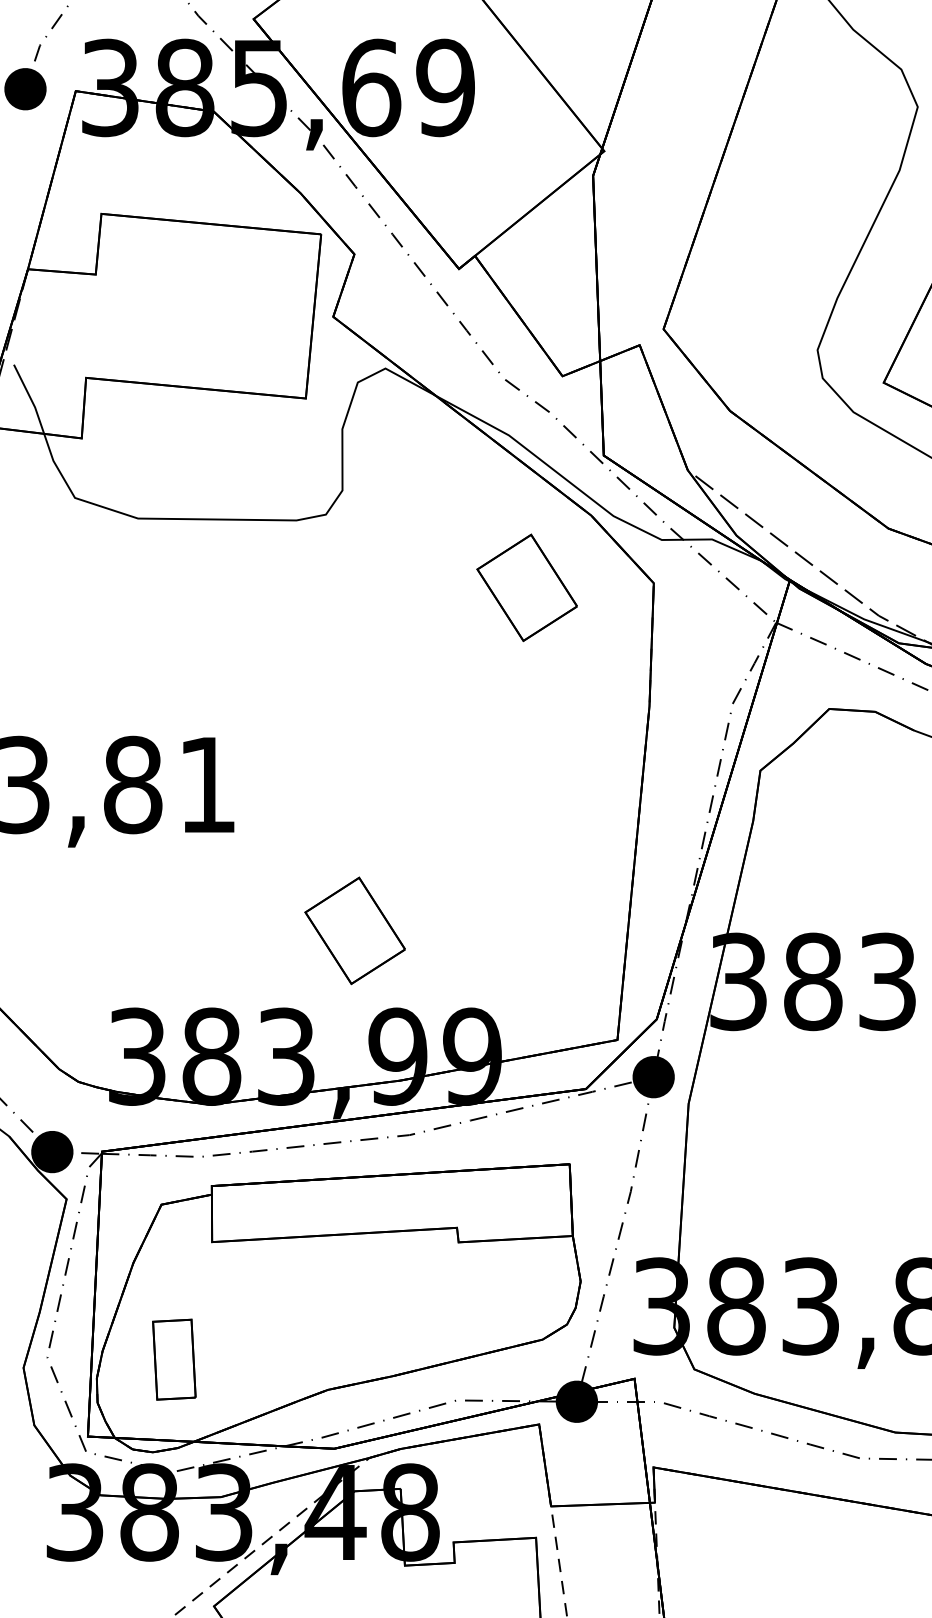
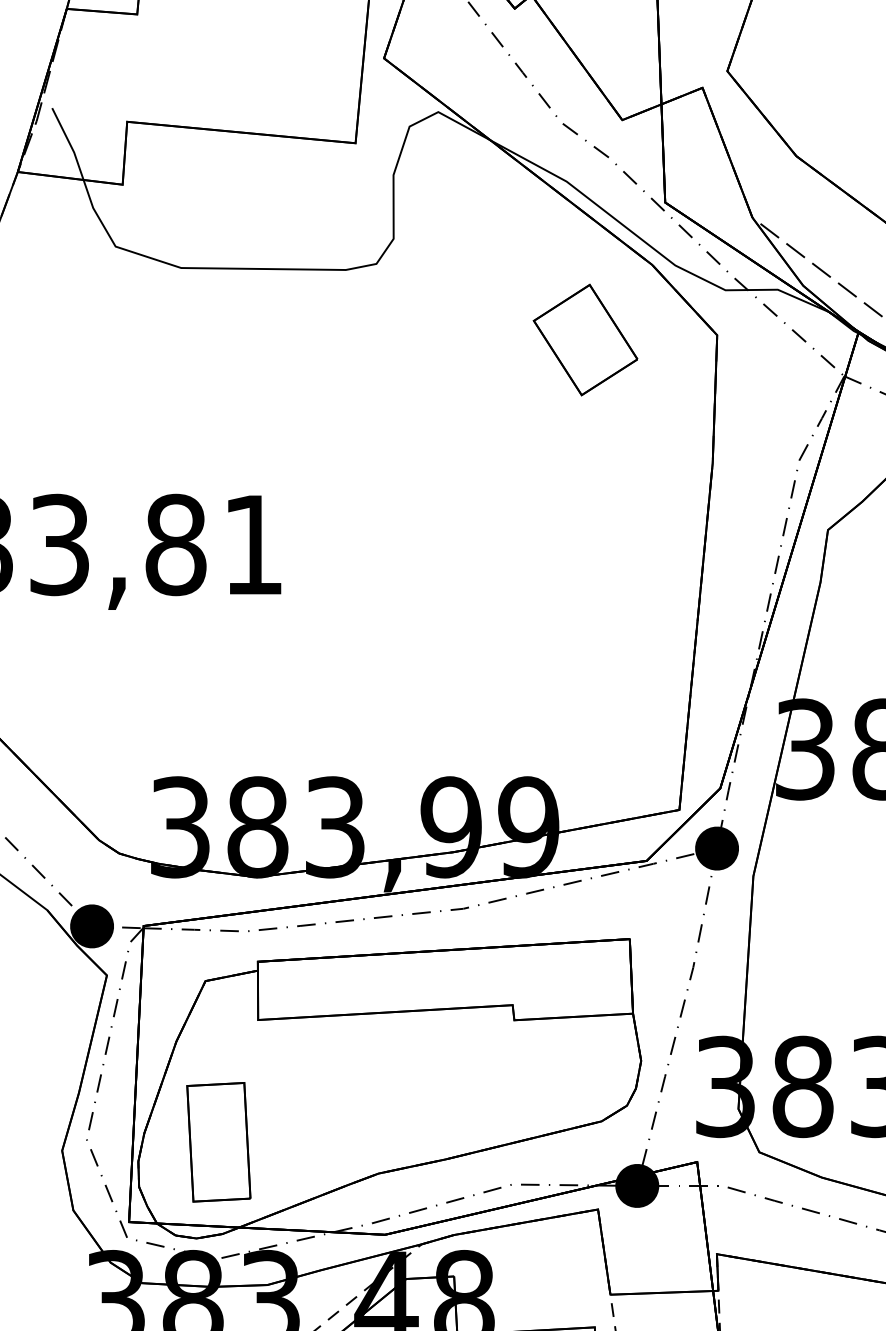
part: (354, 930) -> (406, 696), removed
part: (174, 1359) -> (219, 1142), size x1.43

